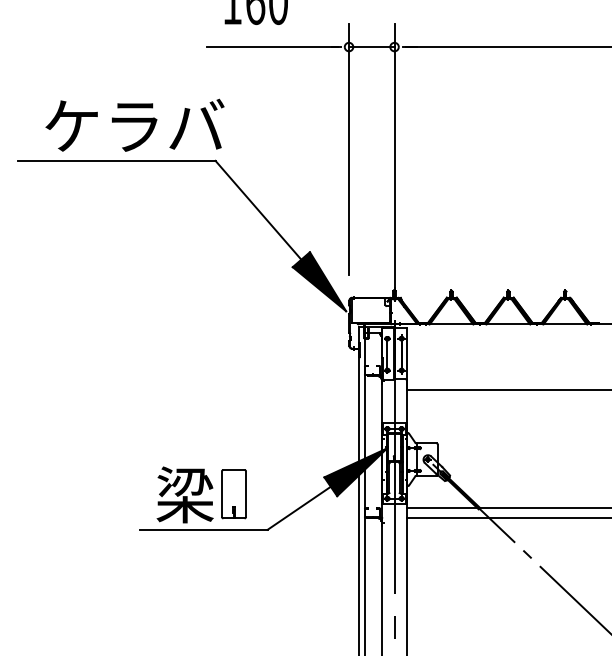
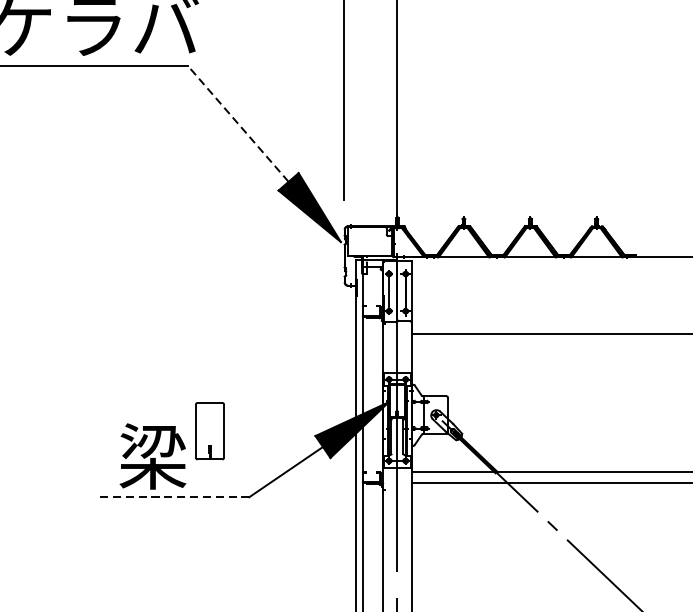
line: (258, 209) -> (238, 123), solid -> dashed
part: (233, 494) -> (209, 431), moved
line: (203, 529) -> (174, 496), solid -> dashed

